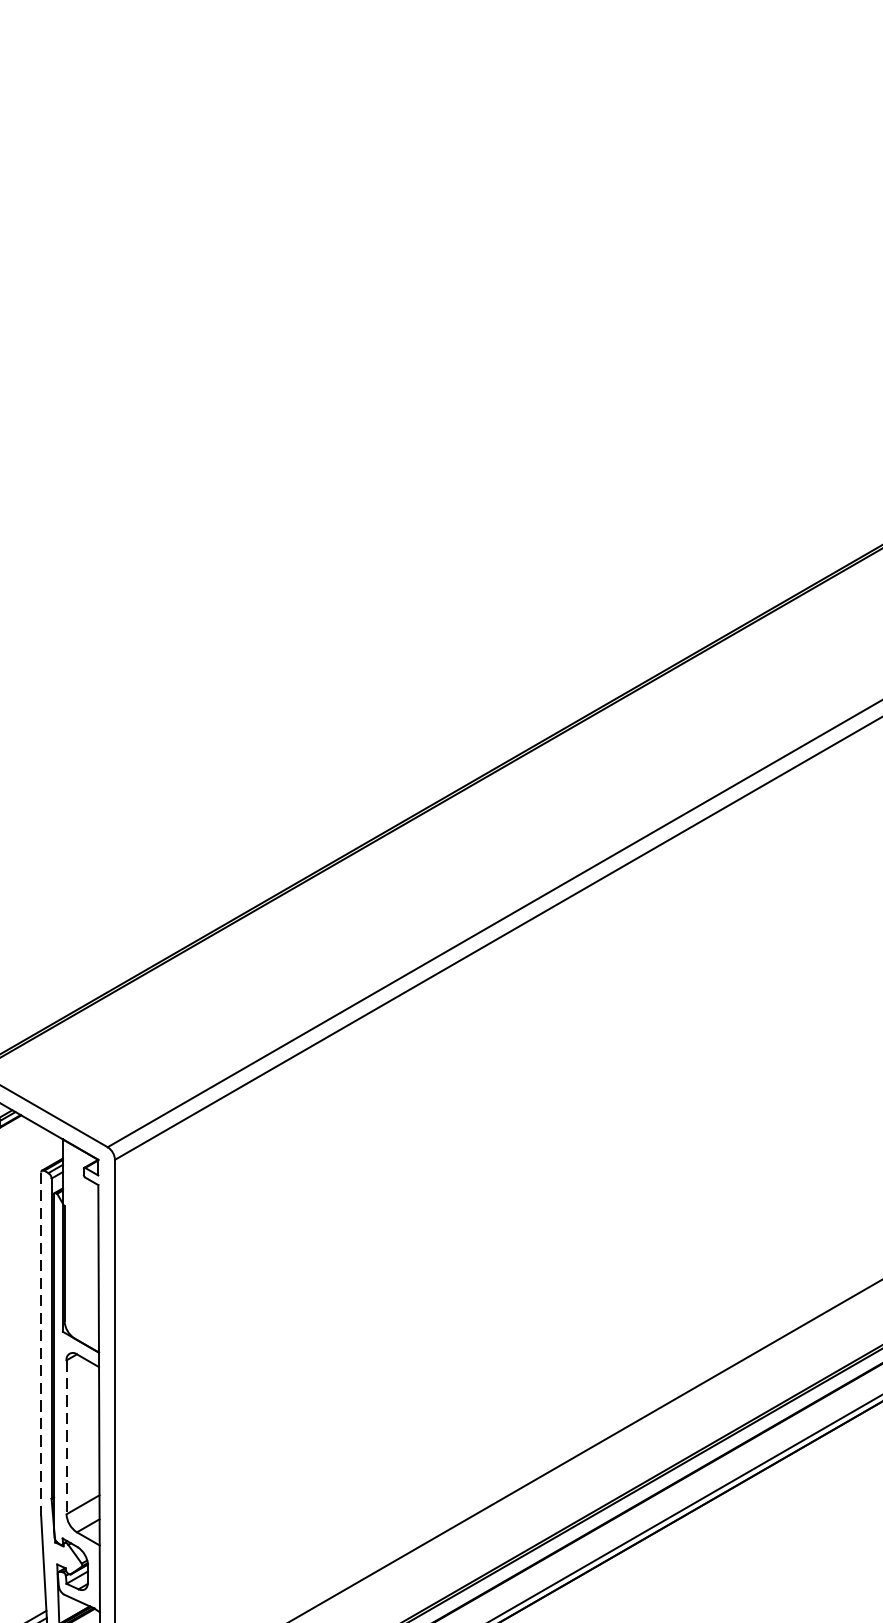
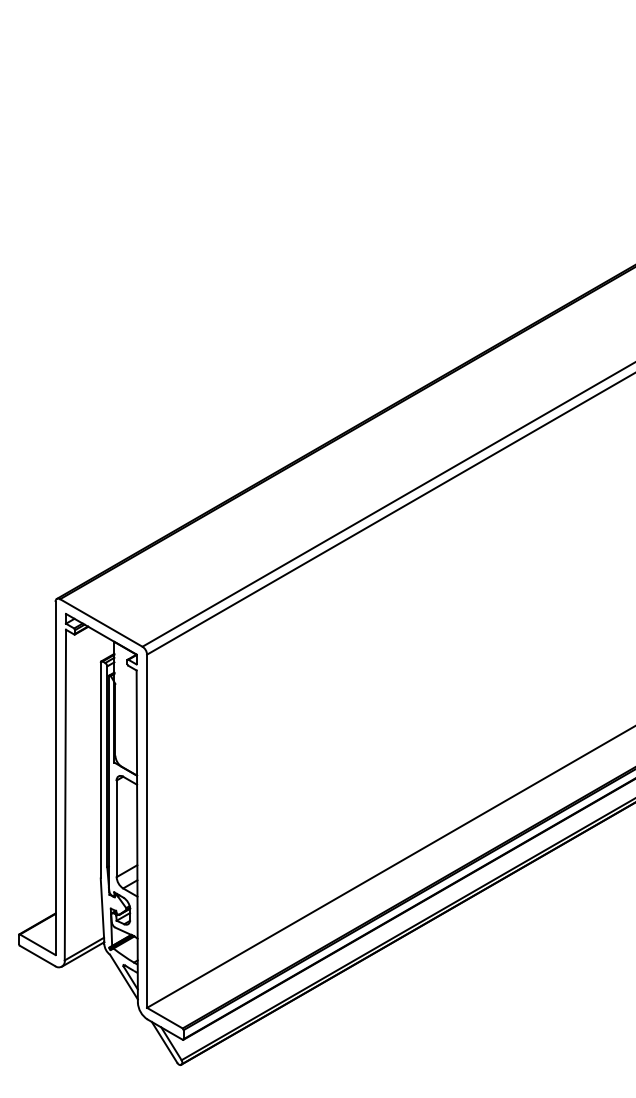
line: (40, 1344) -> (100, 770), dashed -> solid
line: (66, 1438) -> (116, 829), dashed -> solid

